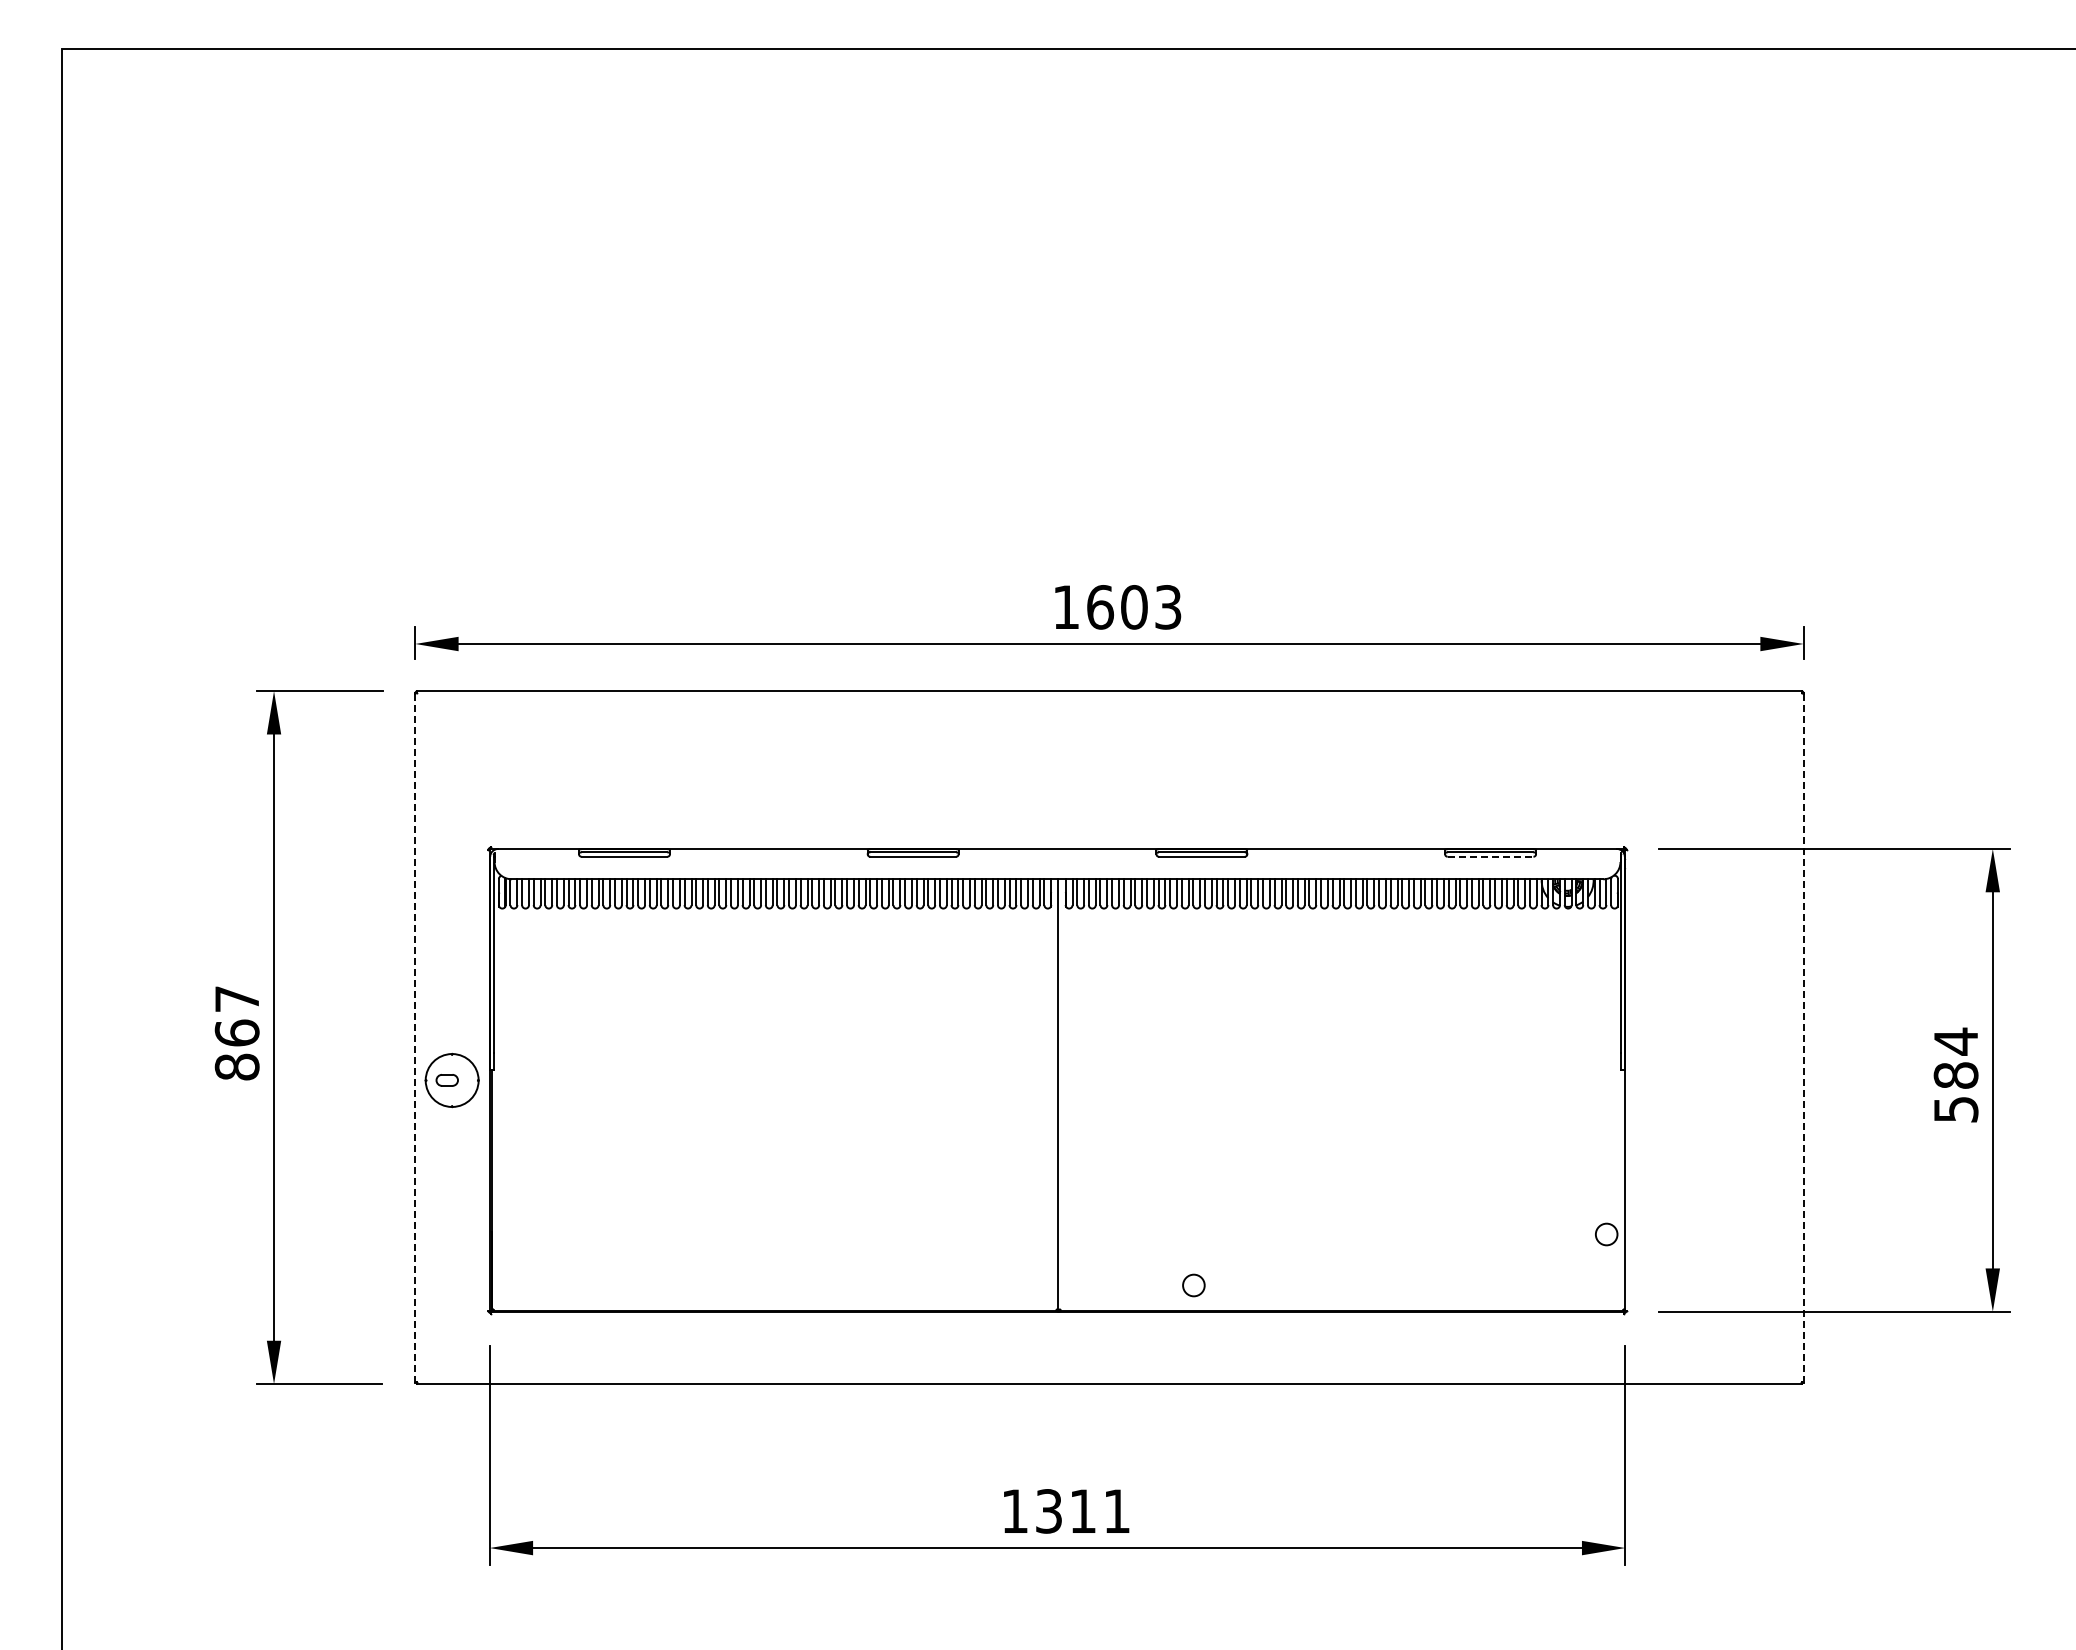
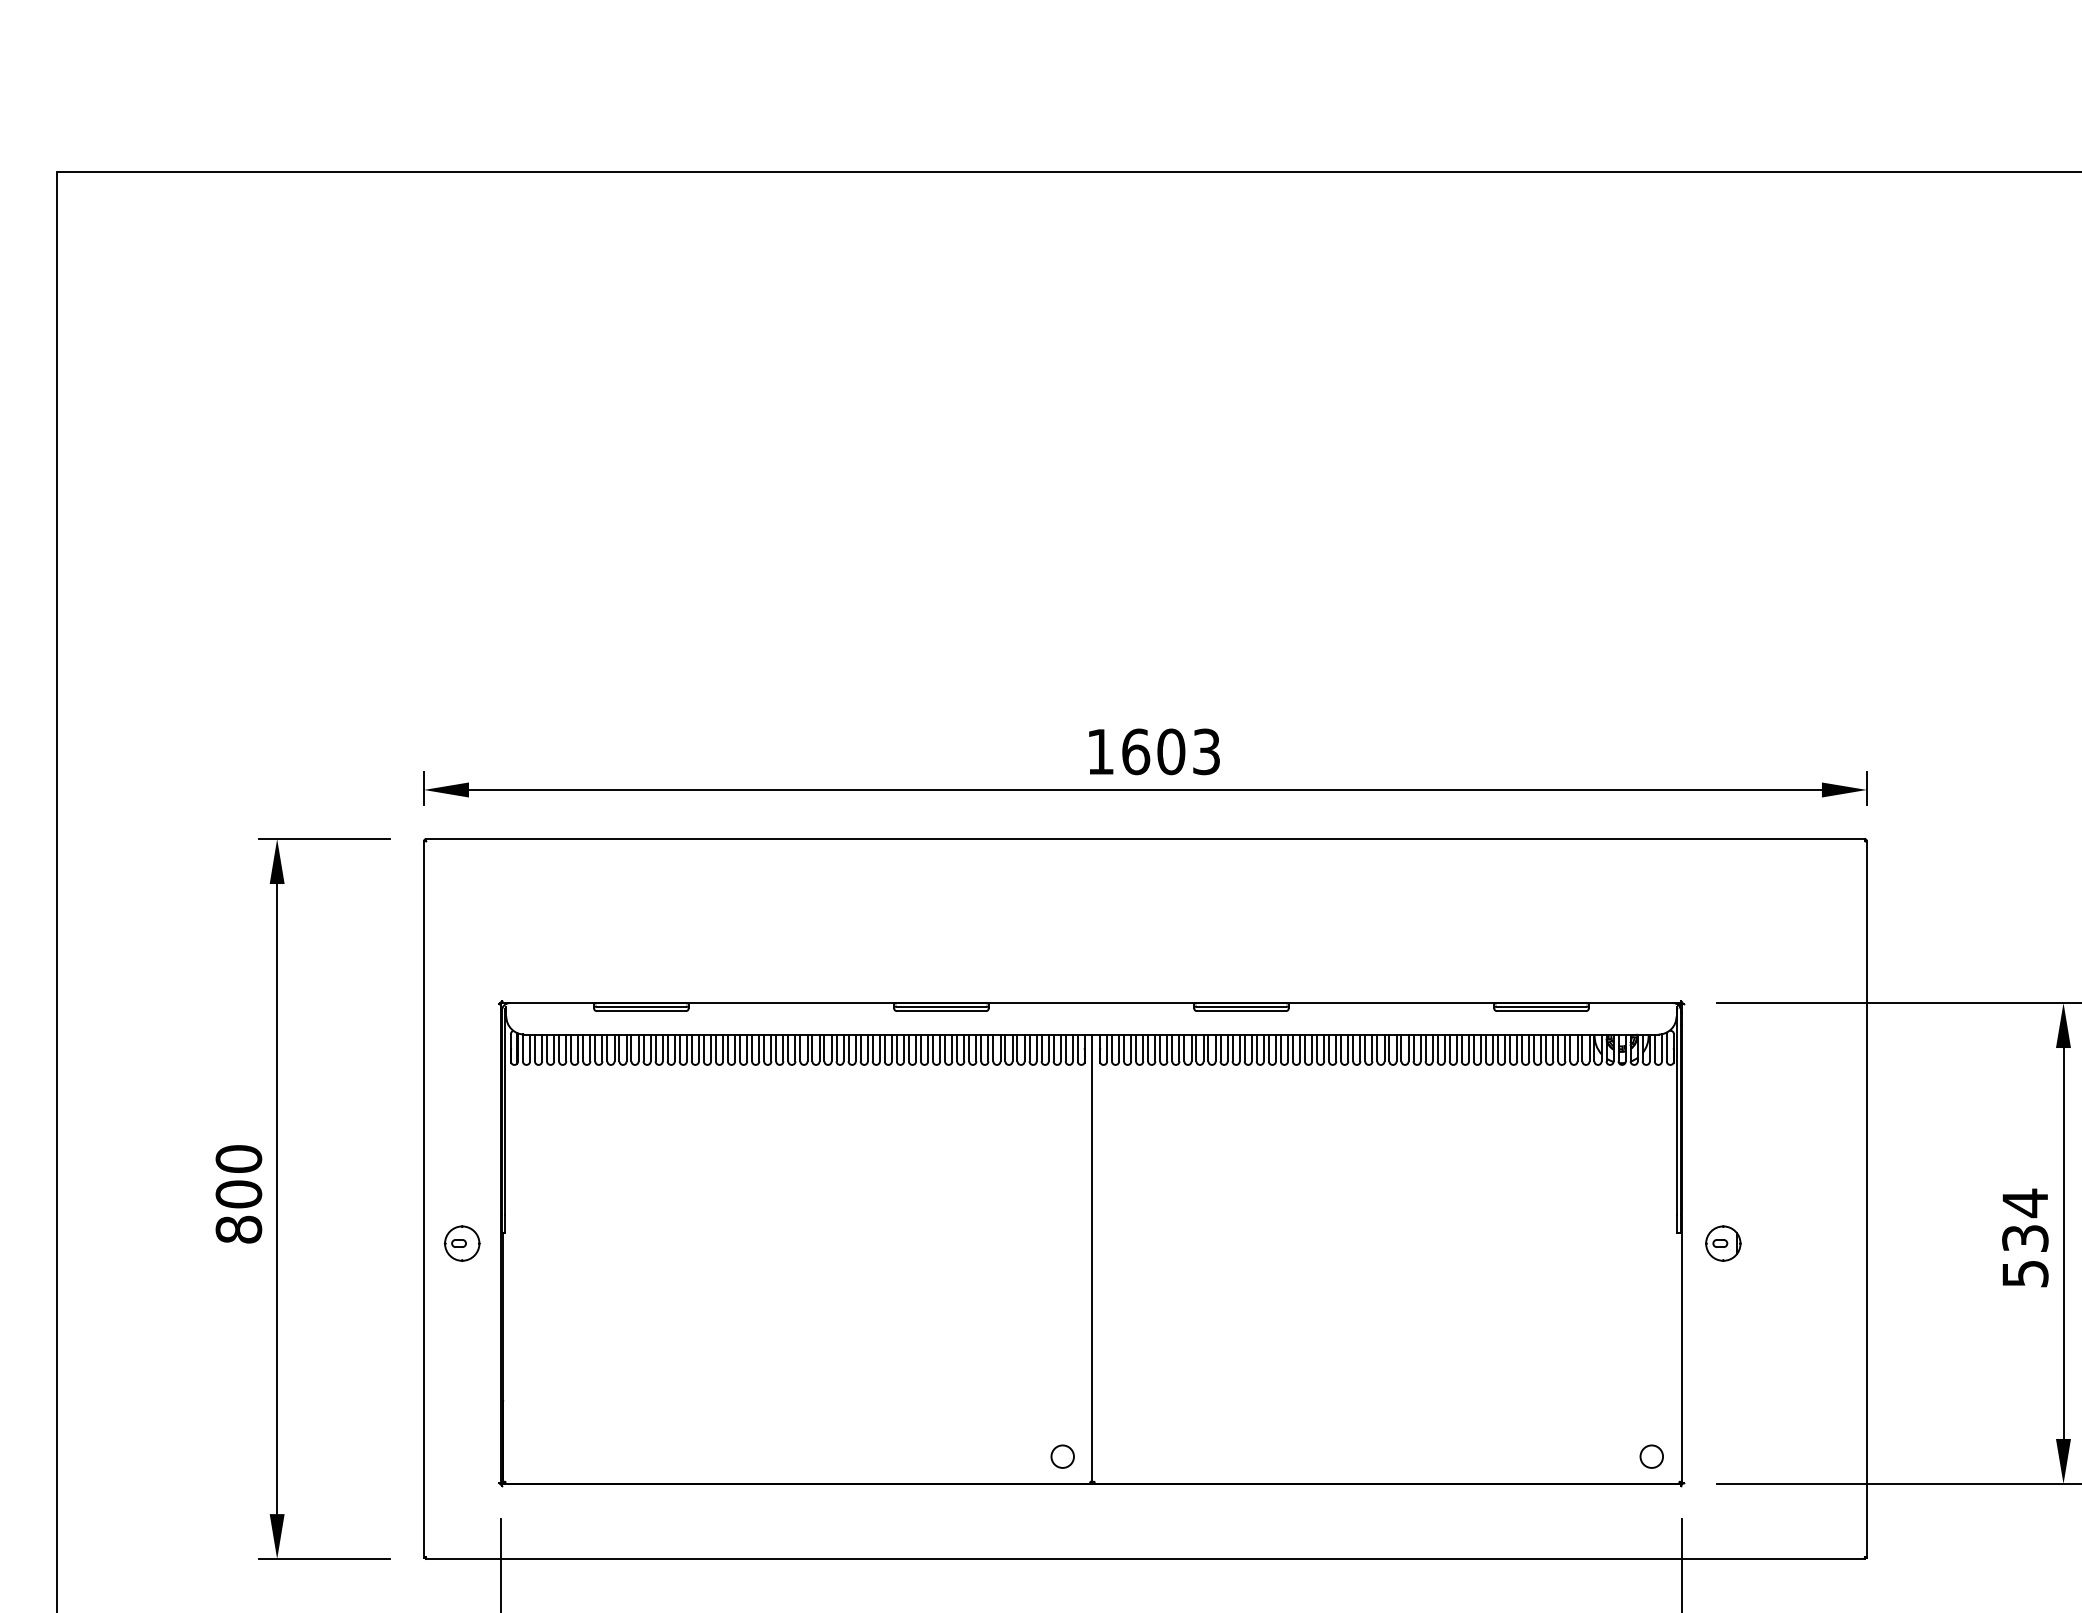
line: (1490, 856) -> (1541, 1010), dashed -> solid
text: (236, 1015) -> (238, 1176), 867 -> 800
line: (415, 1038) -> (424, 1199), dashed -> solid
line: (1803, 1038) -> (1866, 1199), dashed -> solid
text: (1955, 1075) -> (2024, 1238), 584 -> 534
part: (451, 1080) -> (461, 1243), size x0.62
part: (1665, 1080) -> (1723, 1243), added
circle: (1606, 1234) -> (1651, 1456), moved
circle: (1193, 1285) -> (1062, 1456), moved

